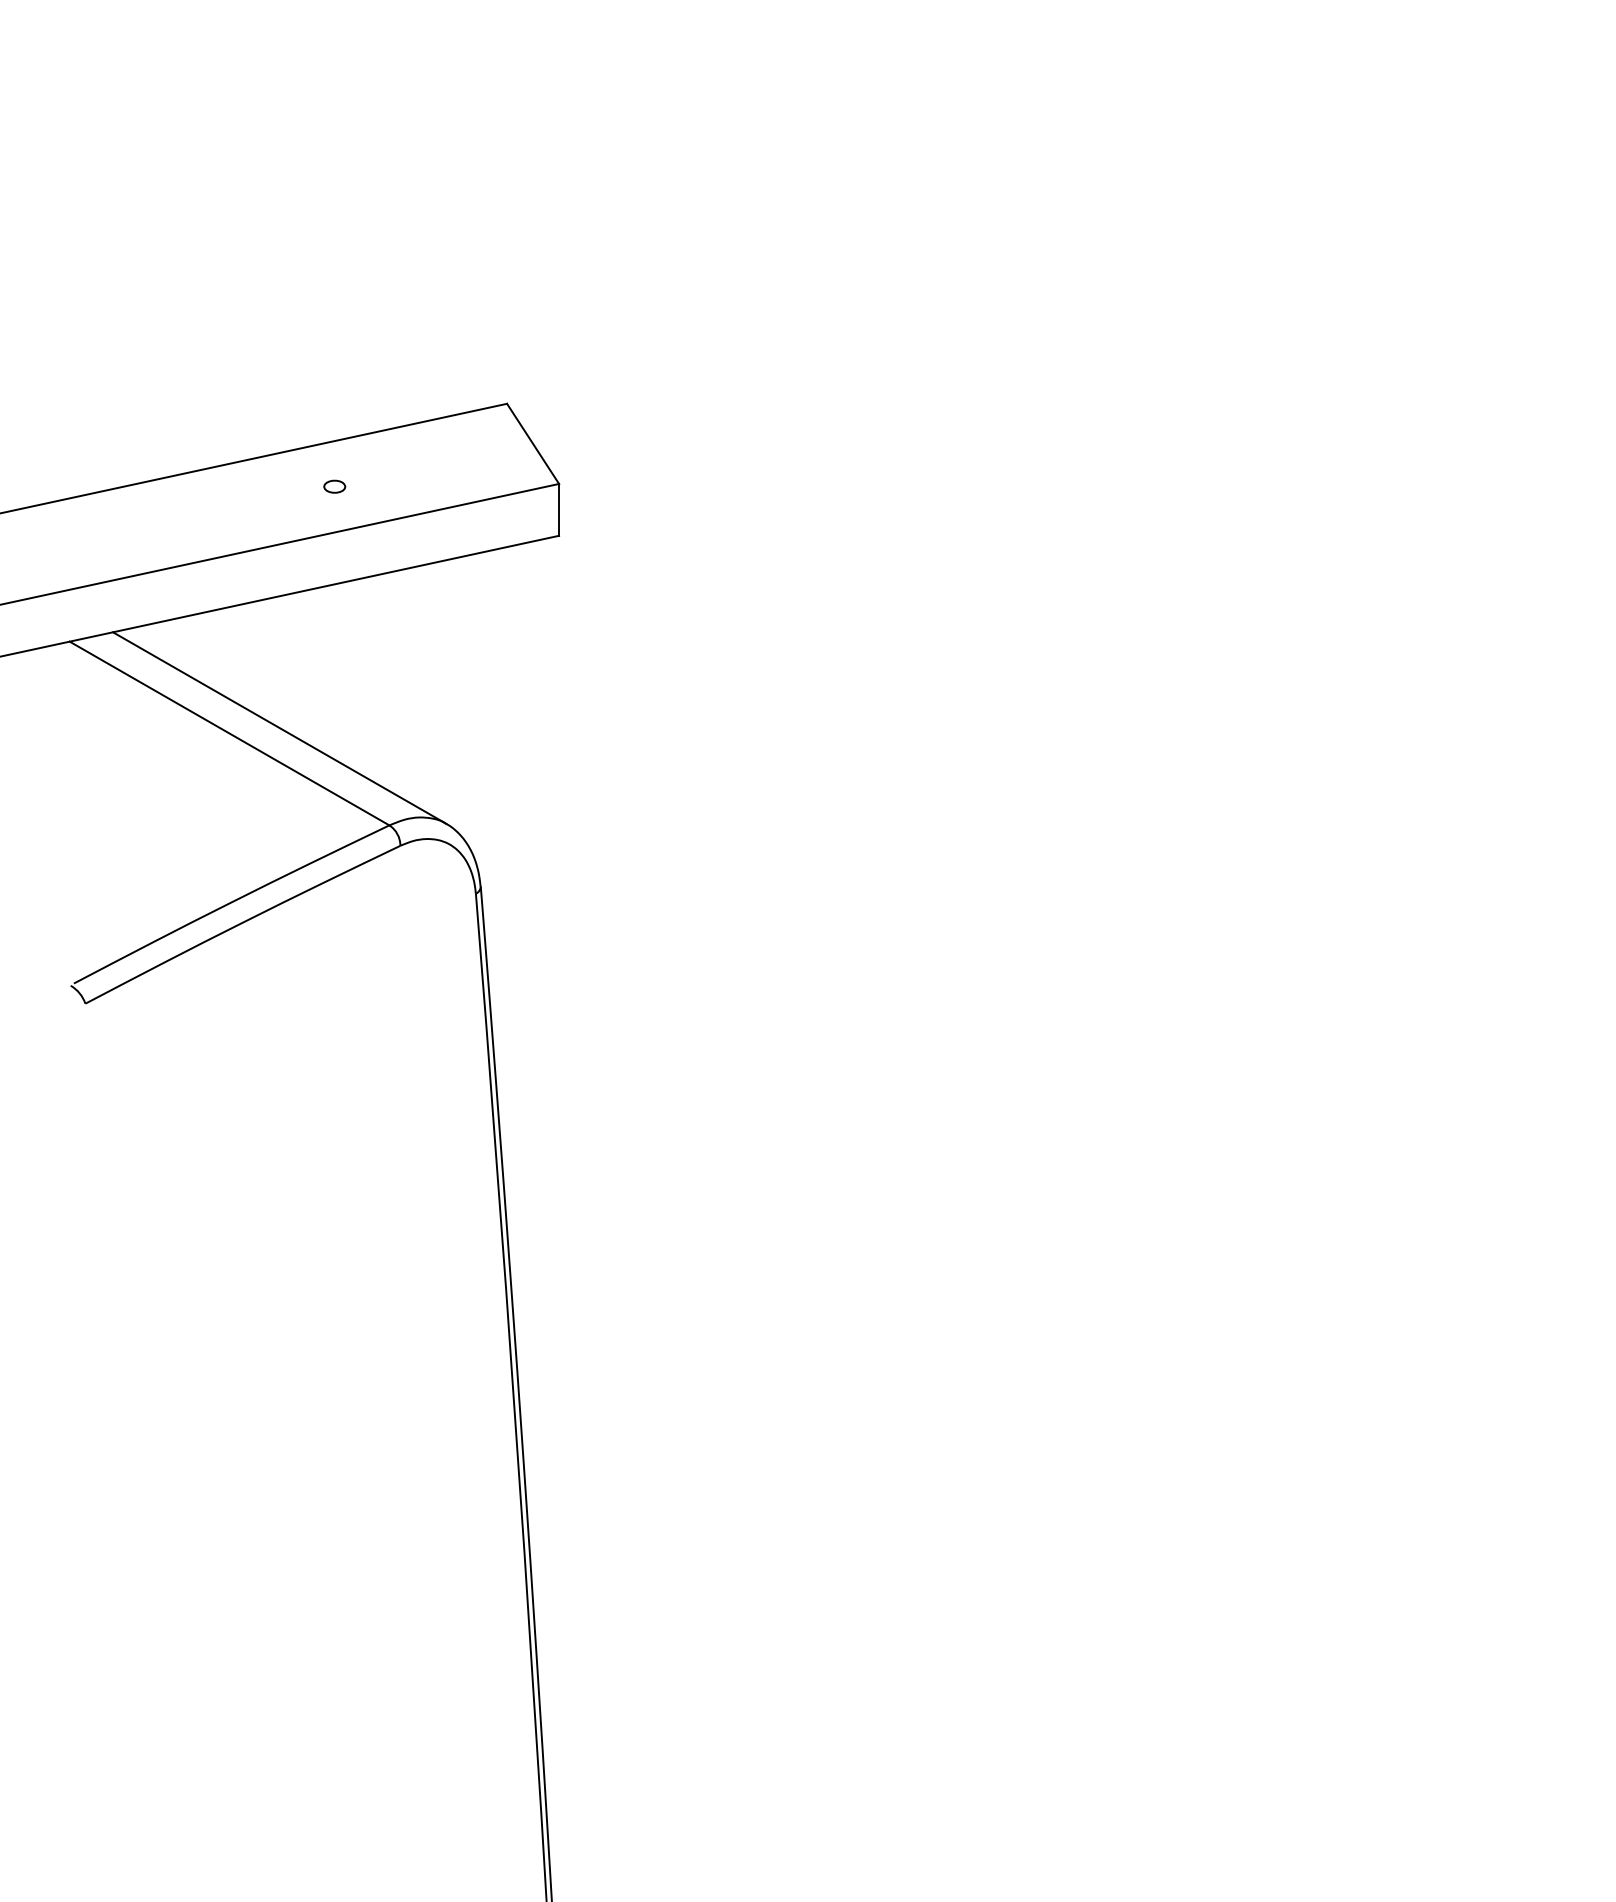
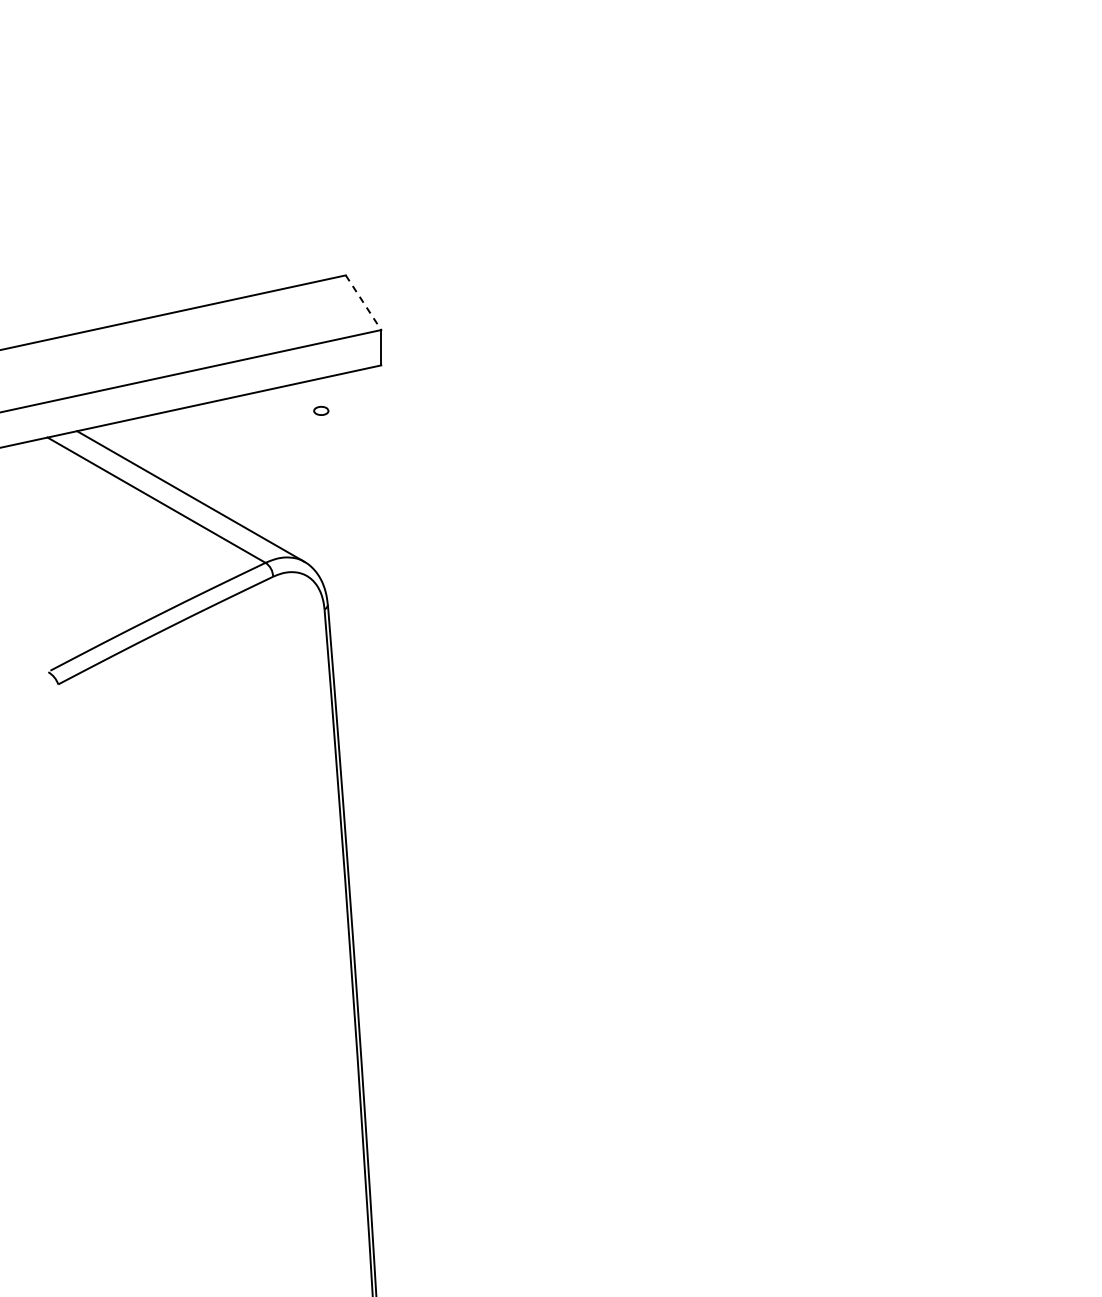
line: (533, 443) -> (363, 302), solid -> dashed
part: (335, 486) -> (321, 410), moved

